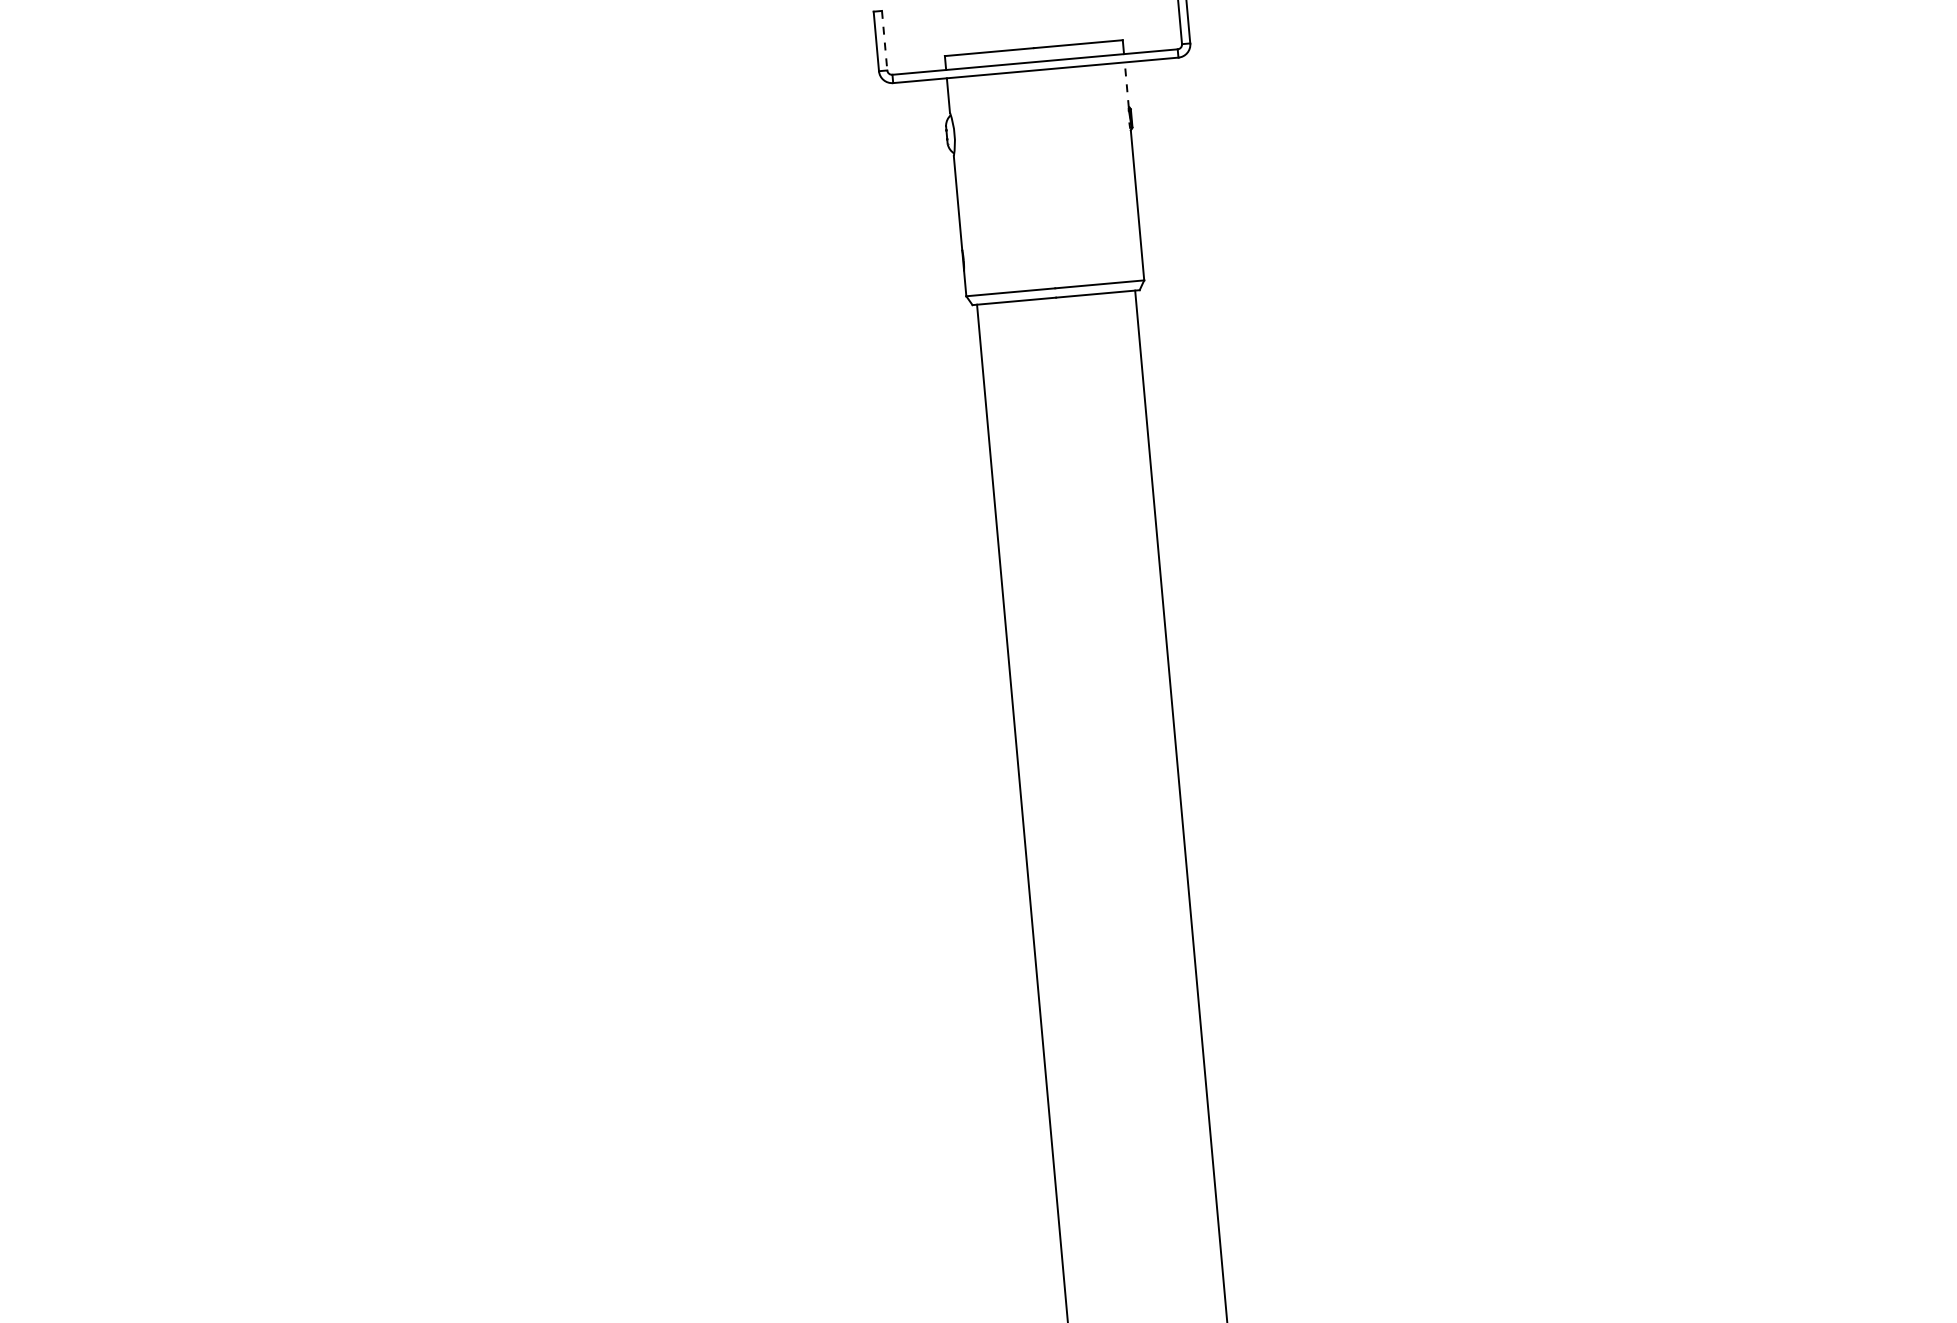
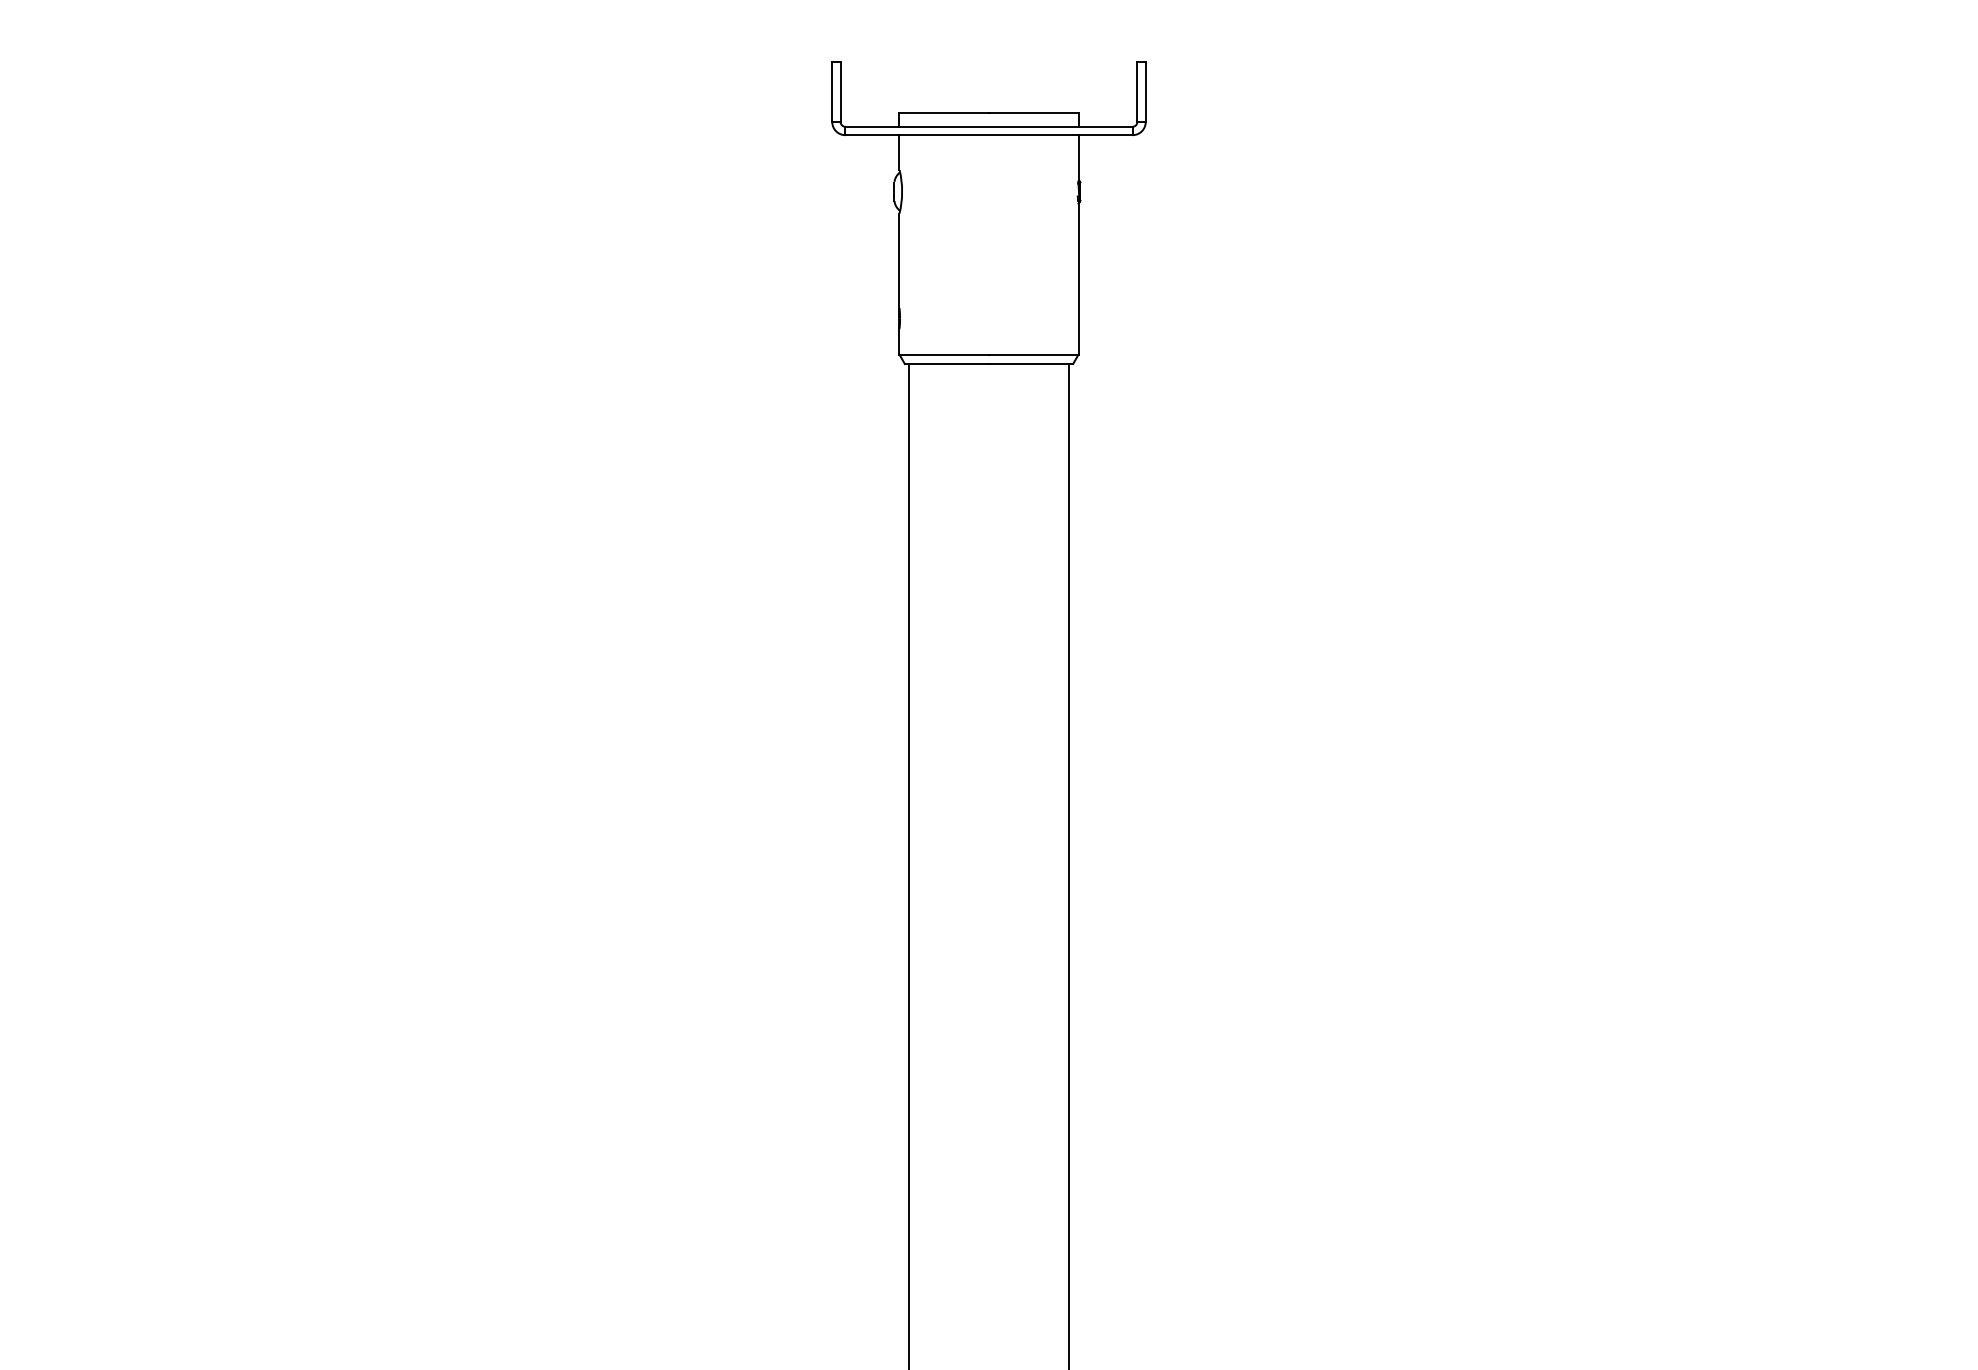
line: (884, 41) -> (840, 92), dashed -> solid
line: (1126, 85) -> (1078, 158), dashed -> solid

